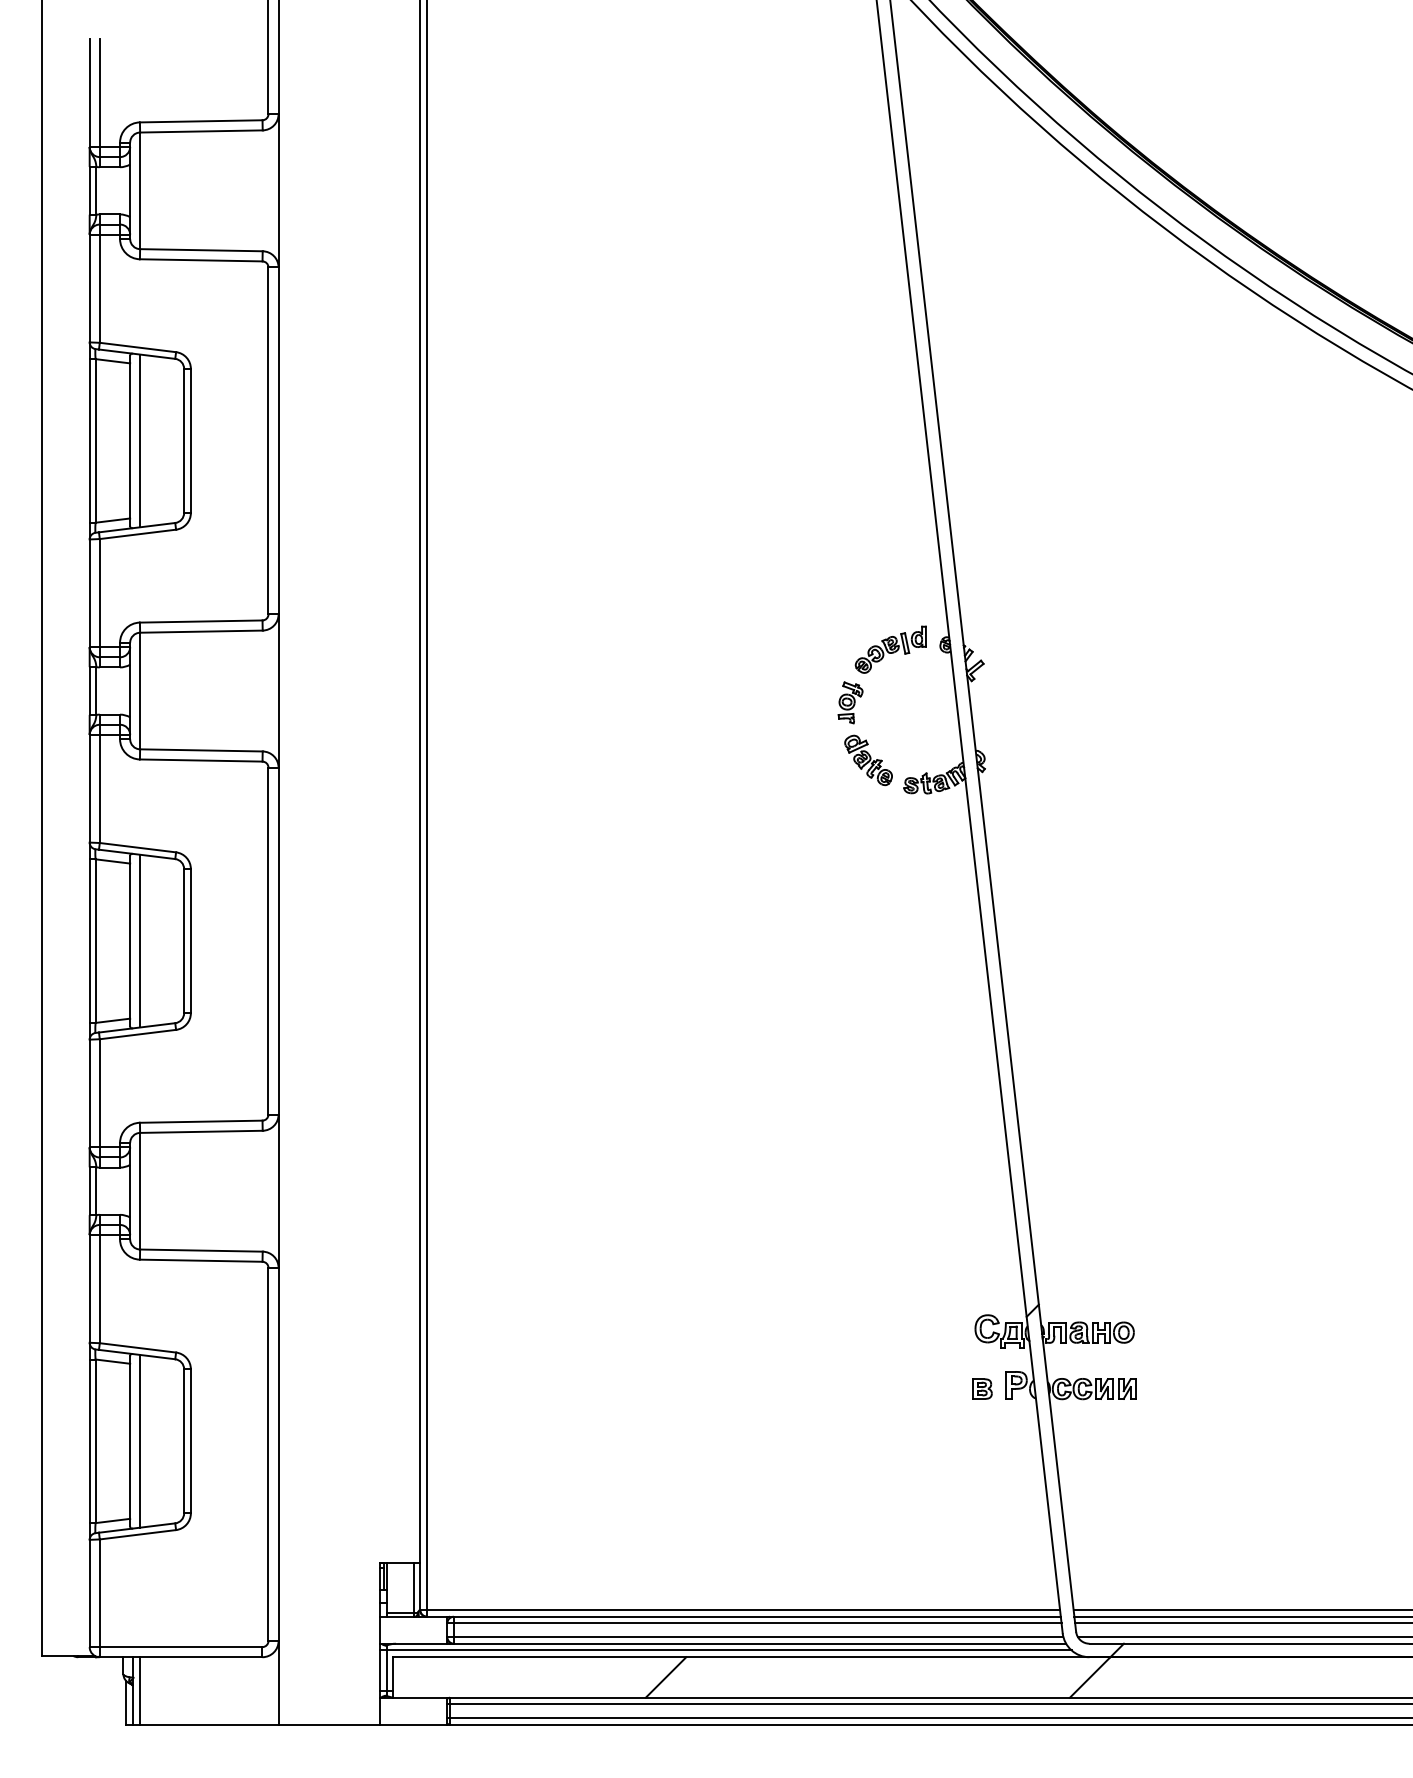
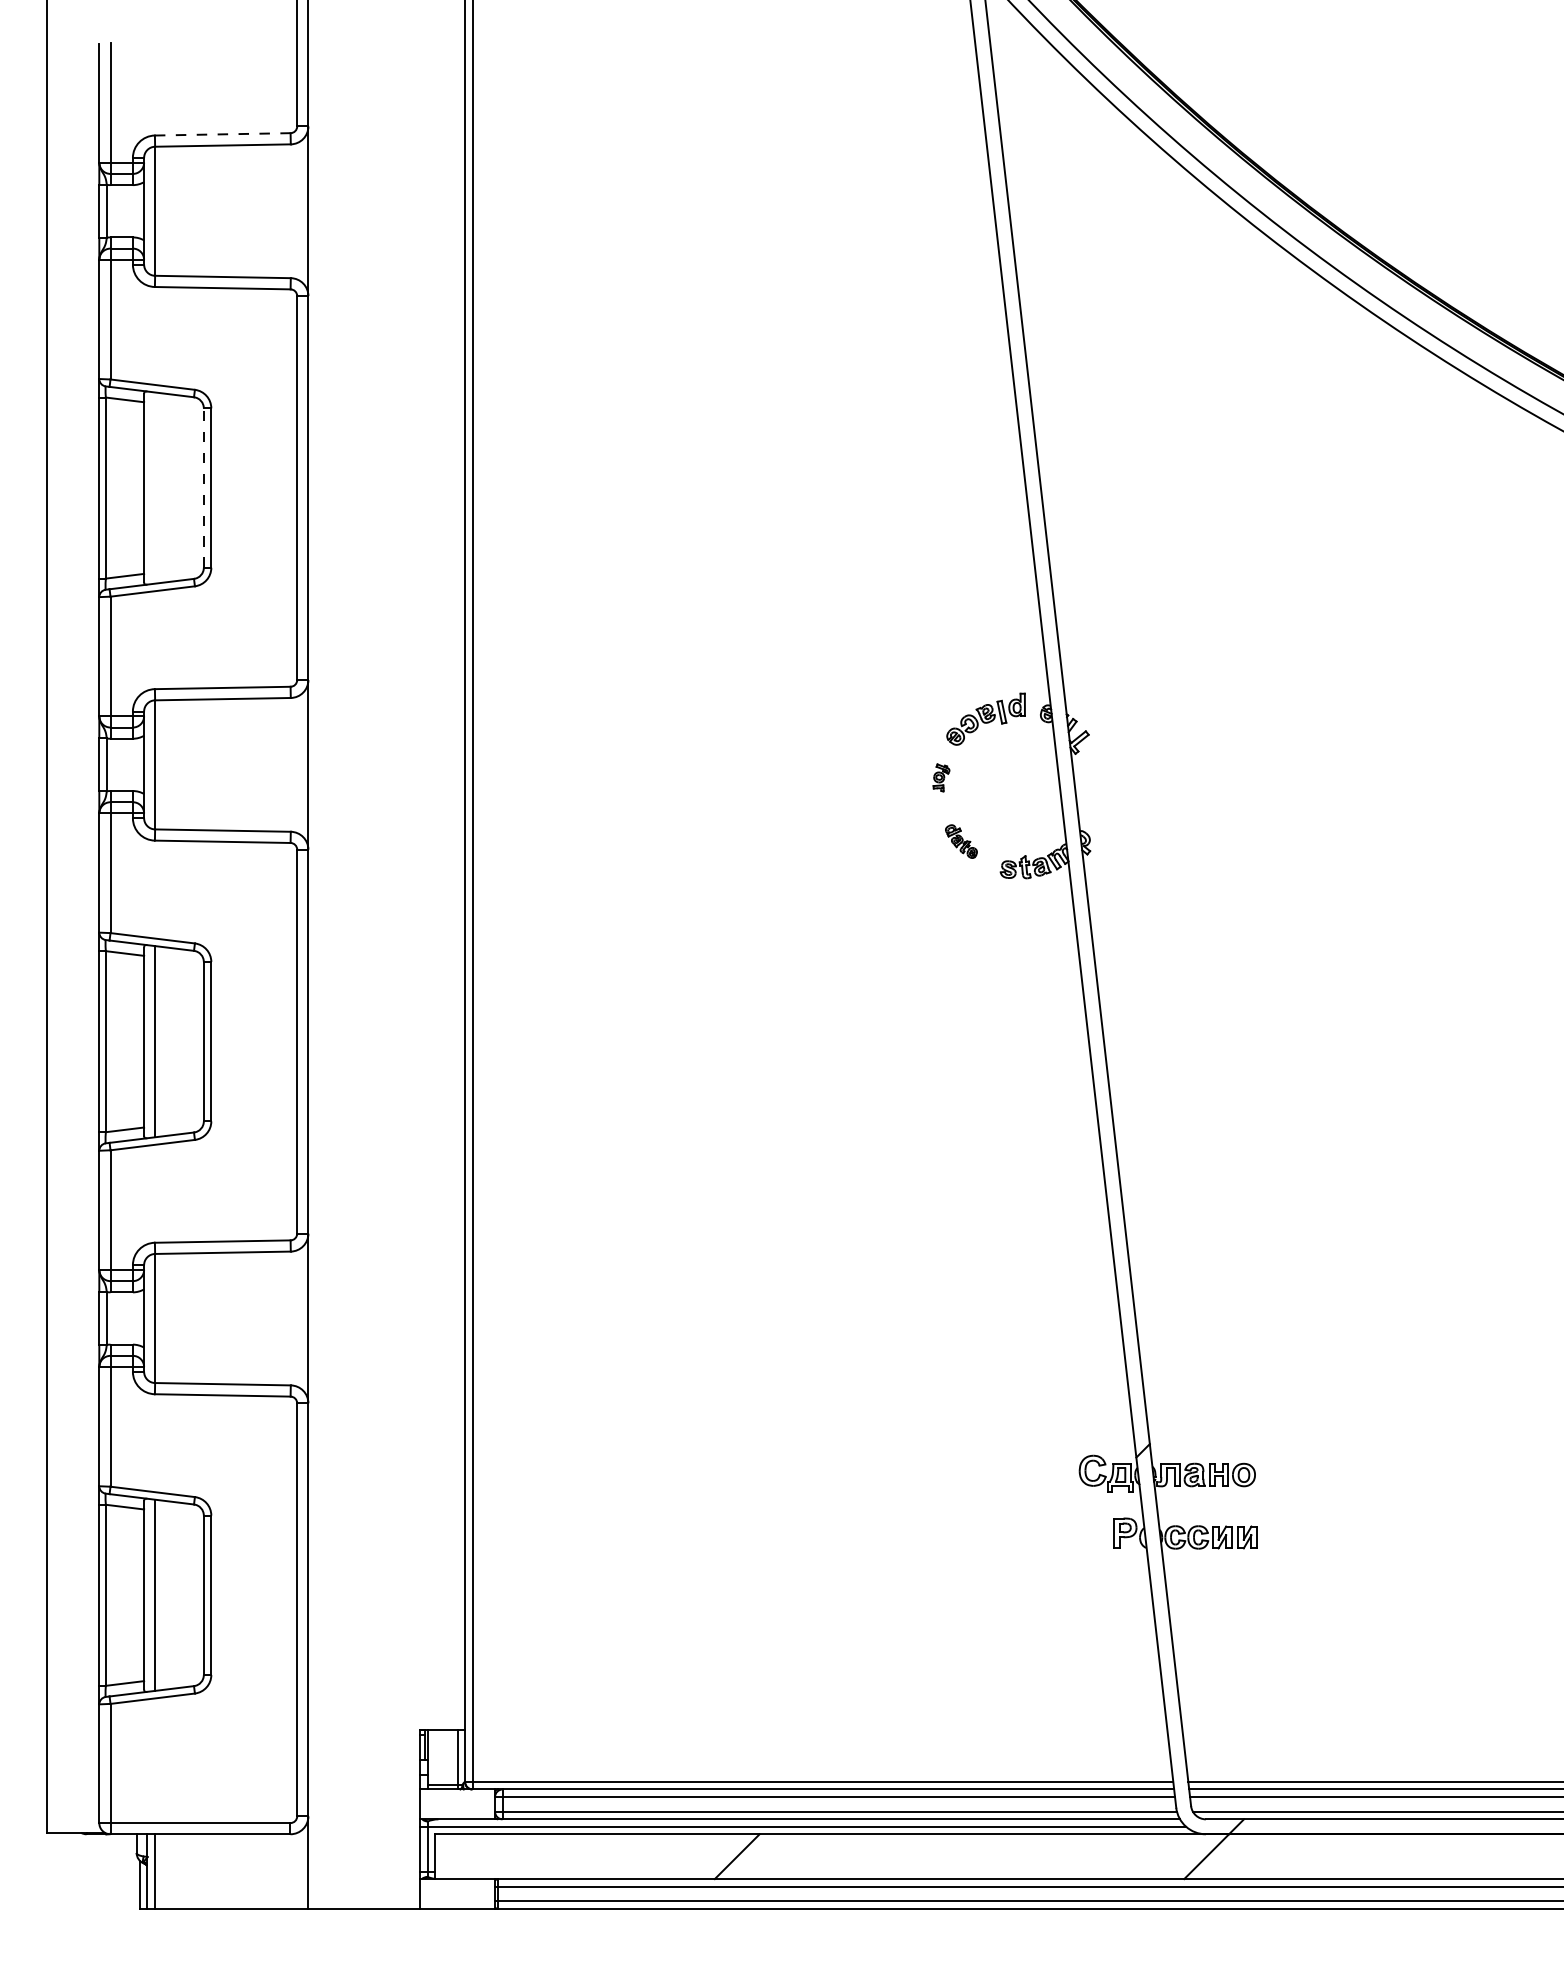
line: (200, 121) -> (222, 134), solid -> dashed
line: (140, 440) -> (155, 487), removed
line: (183, 441) -> (203, 488), solid -> dashed
part: (850, 702) -> (941, 777), size x0.6
part: (868, 760) -> (961, 841), size x0.6
part: (982, 1389) -> (1087, 1537), removed

